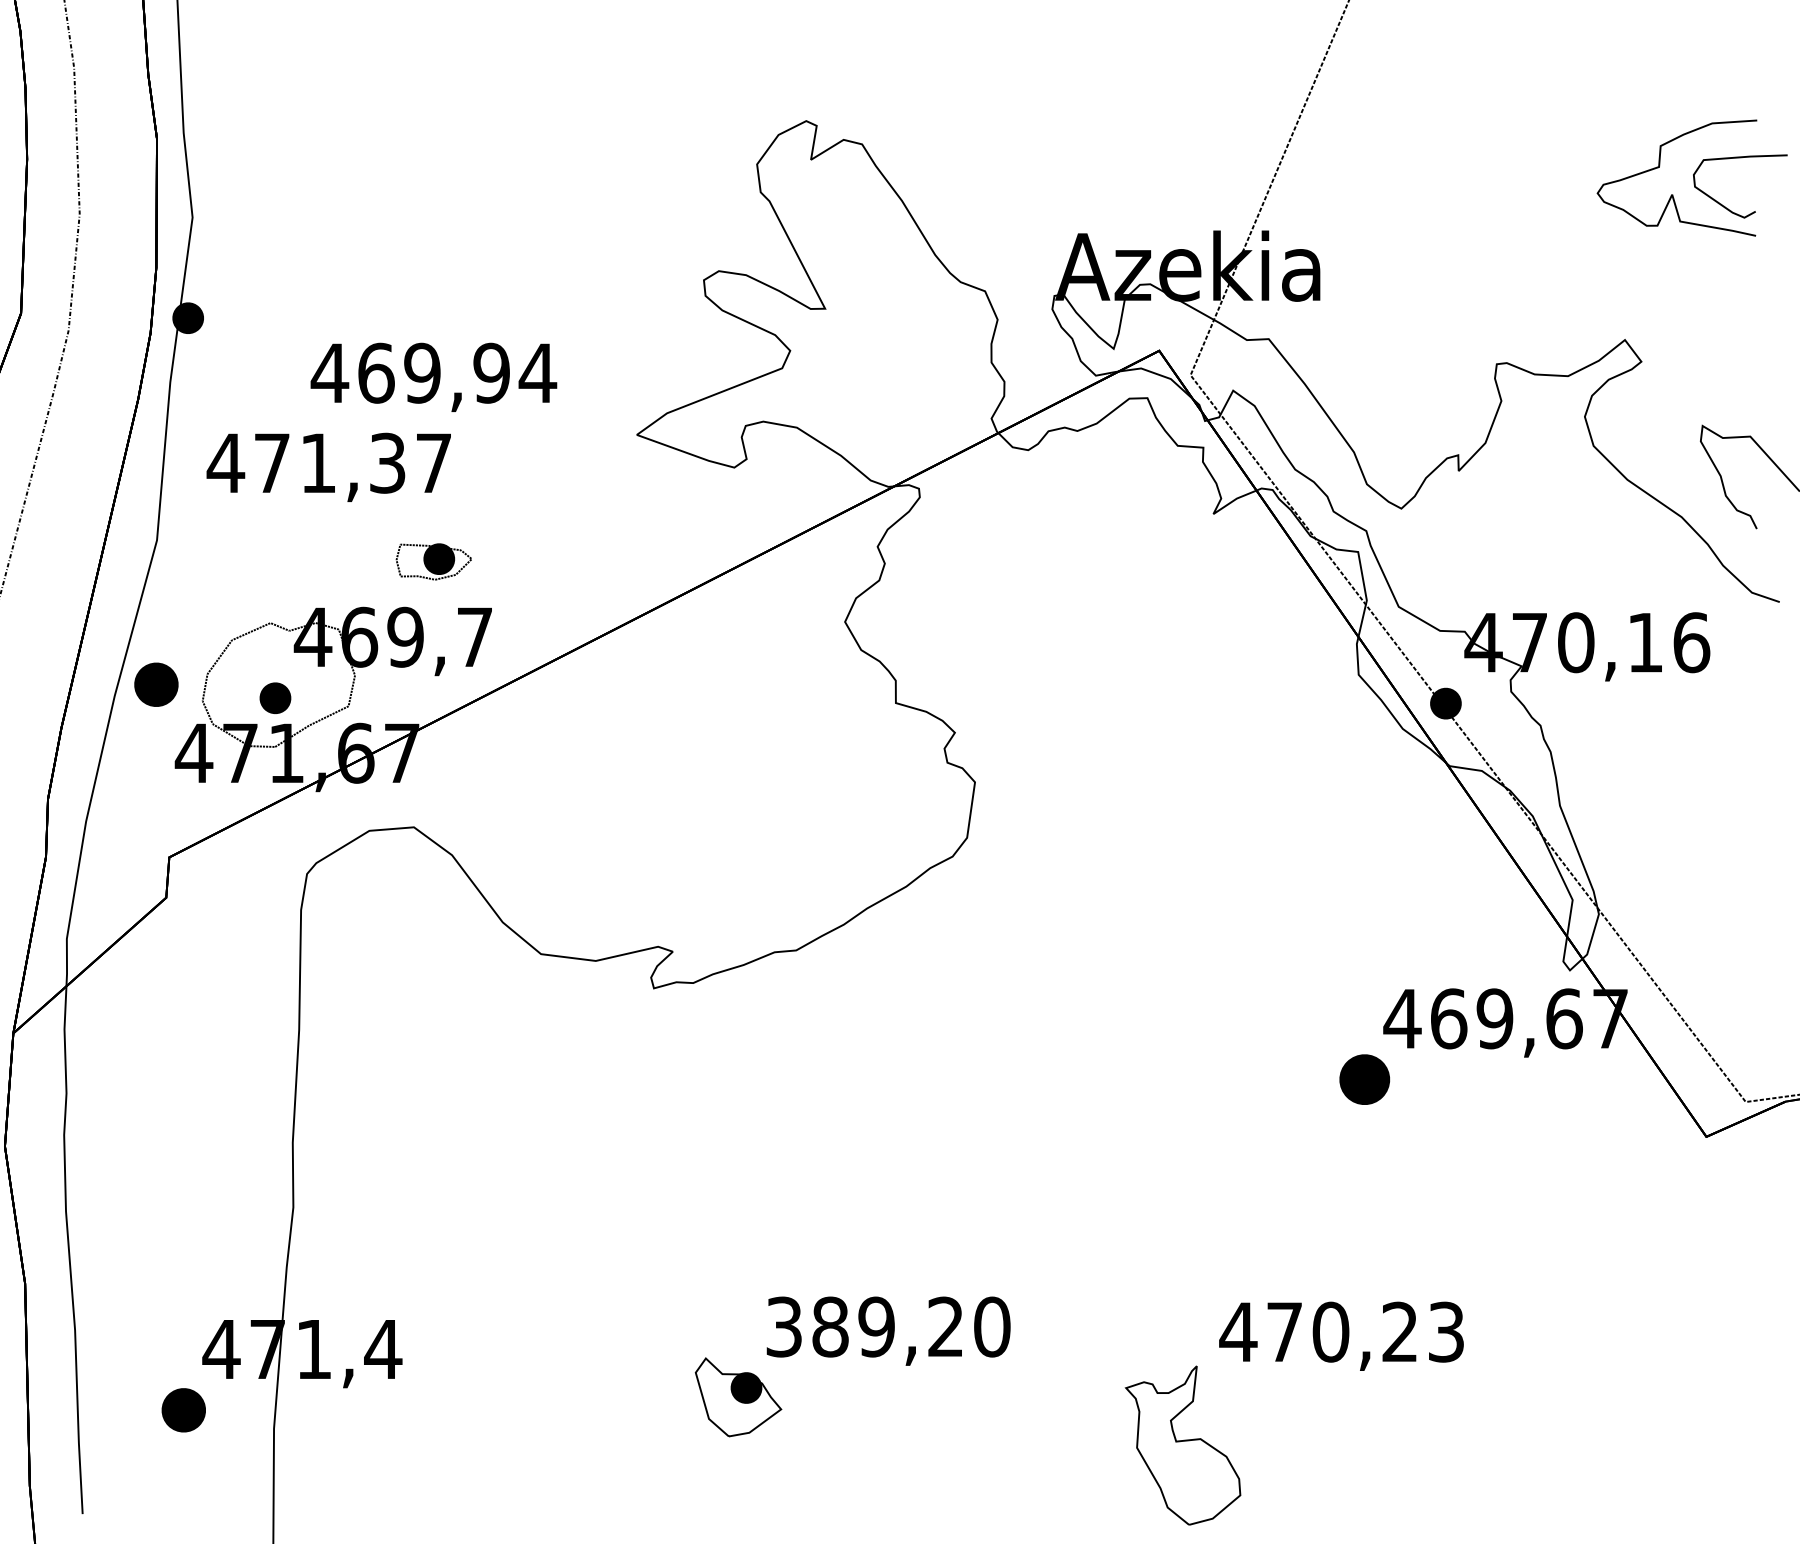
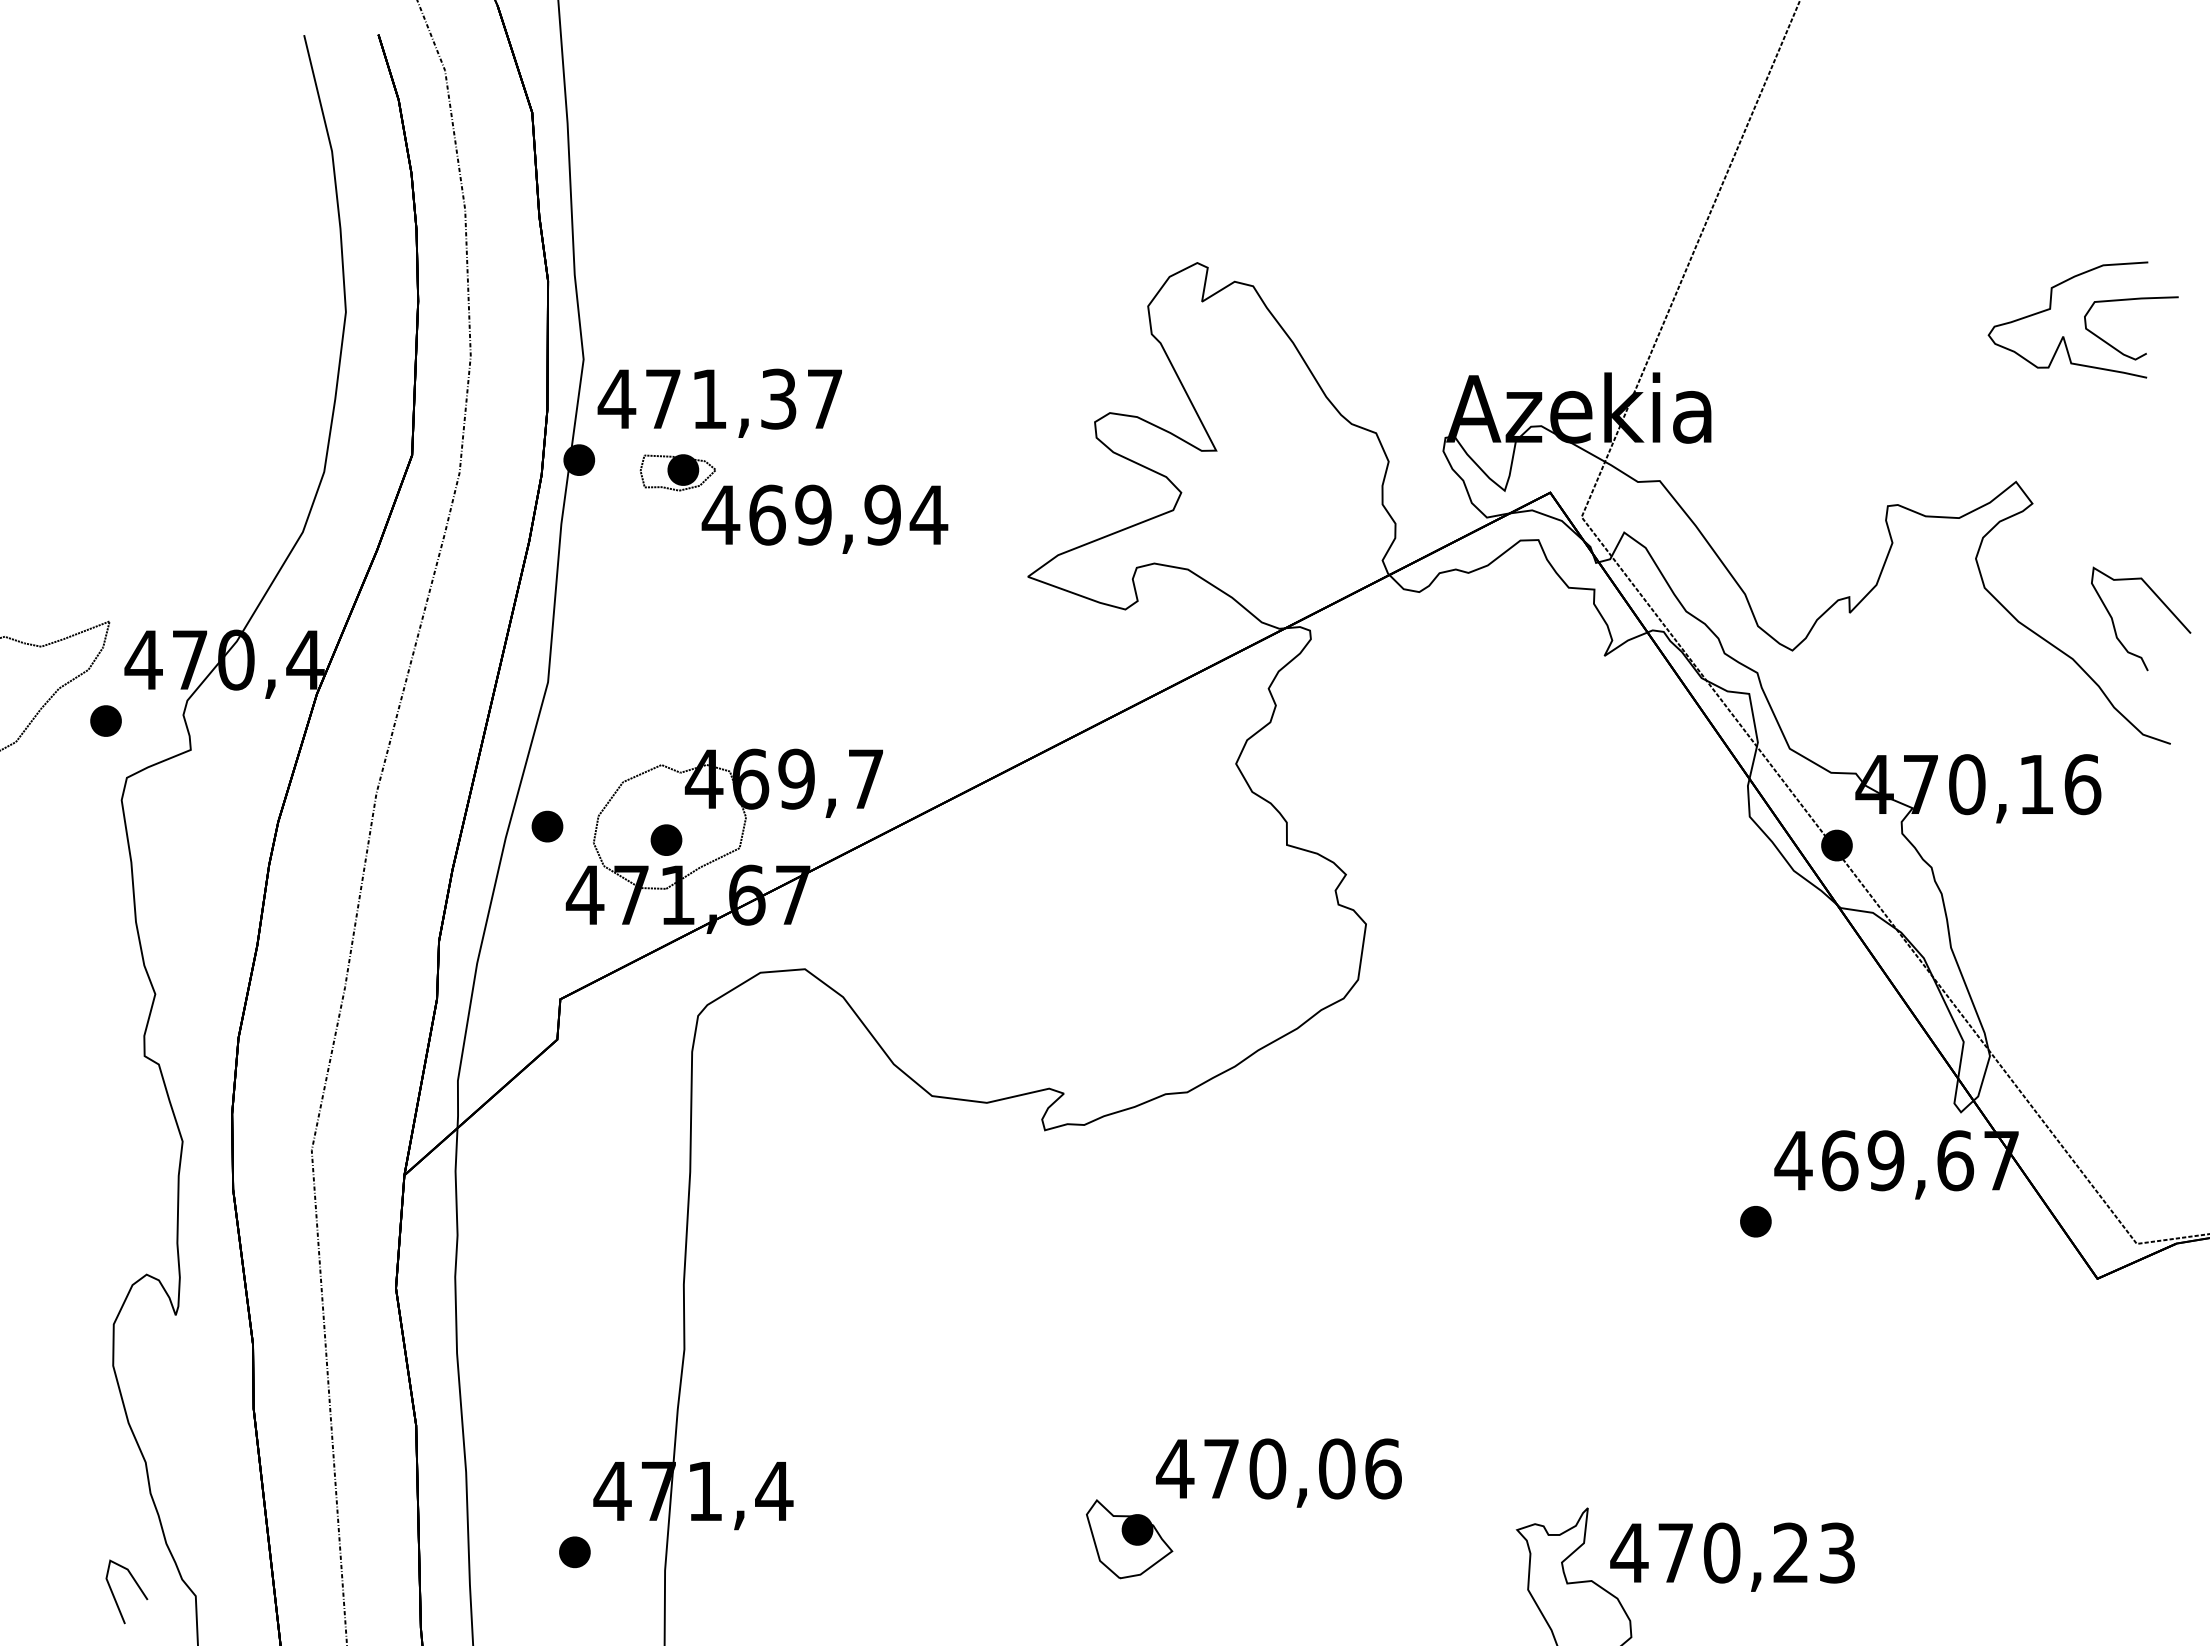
text: (328, 466) -> (719, 402), moved
part: (433, 561) -> (677, 472), moved
part: (156, 684) -> (547, 826), size x0.71
part: (1364, 1079) -> (1755, 1221), size x0.62
text: (887, 1326) -> (1278, 1468), 389,20 -> 470,06
text: (1341, 1335) -> (1732, 1556), moved
part: (183, 1410) -> (574, 1552), size x0.71

